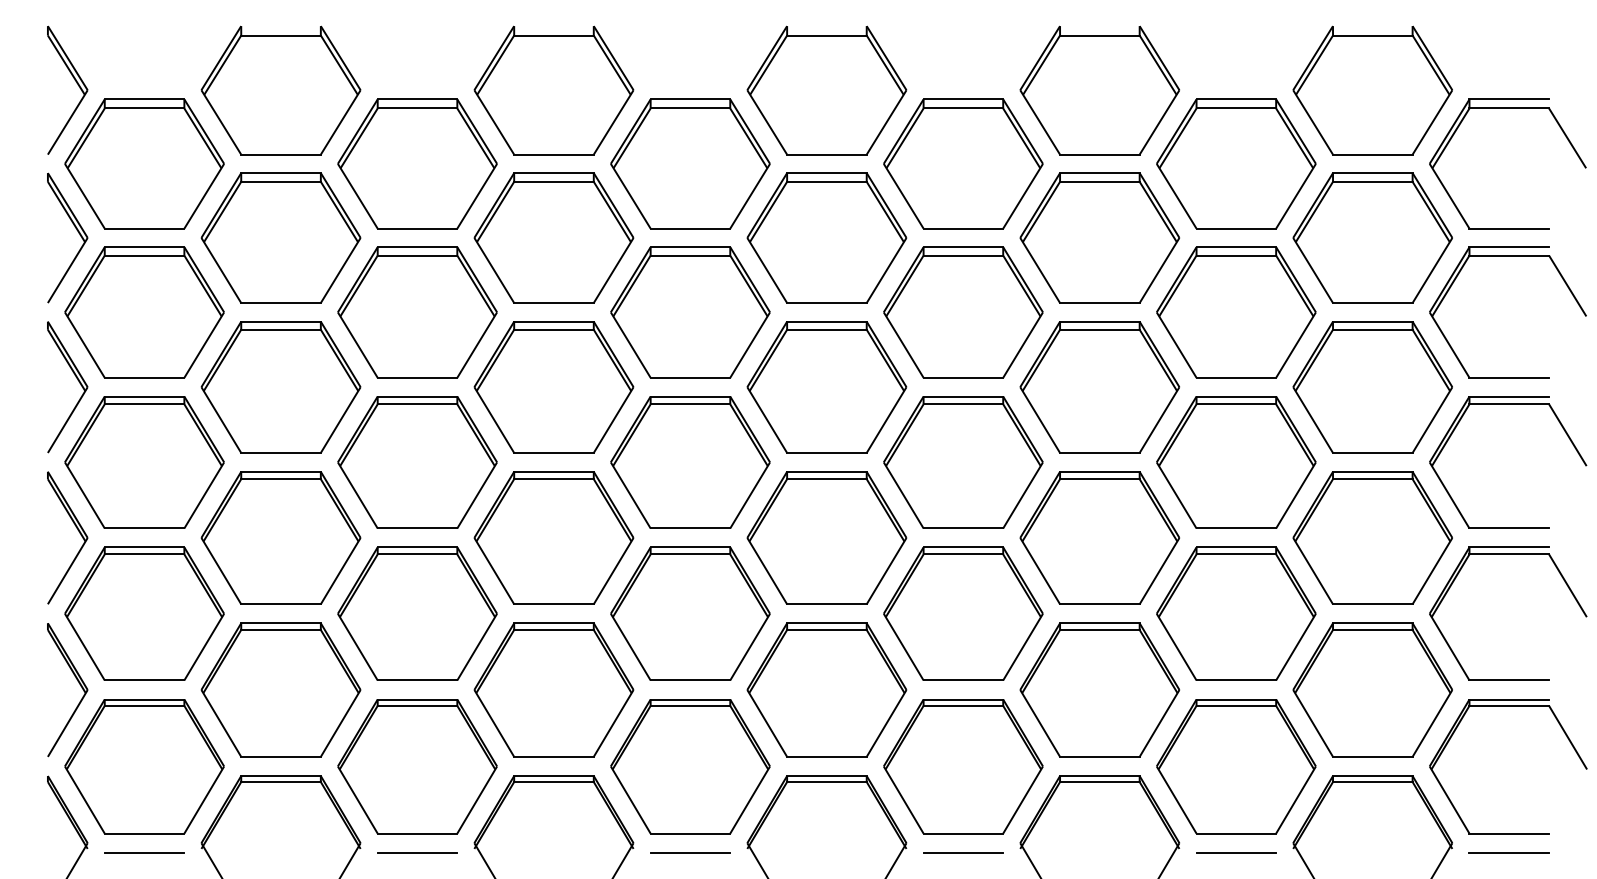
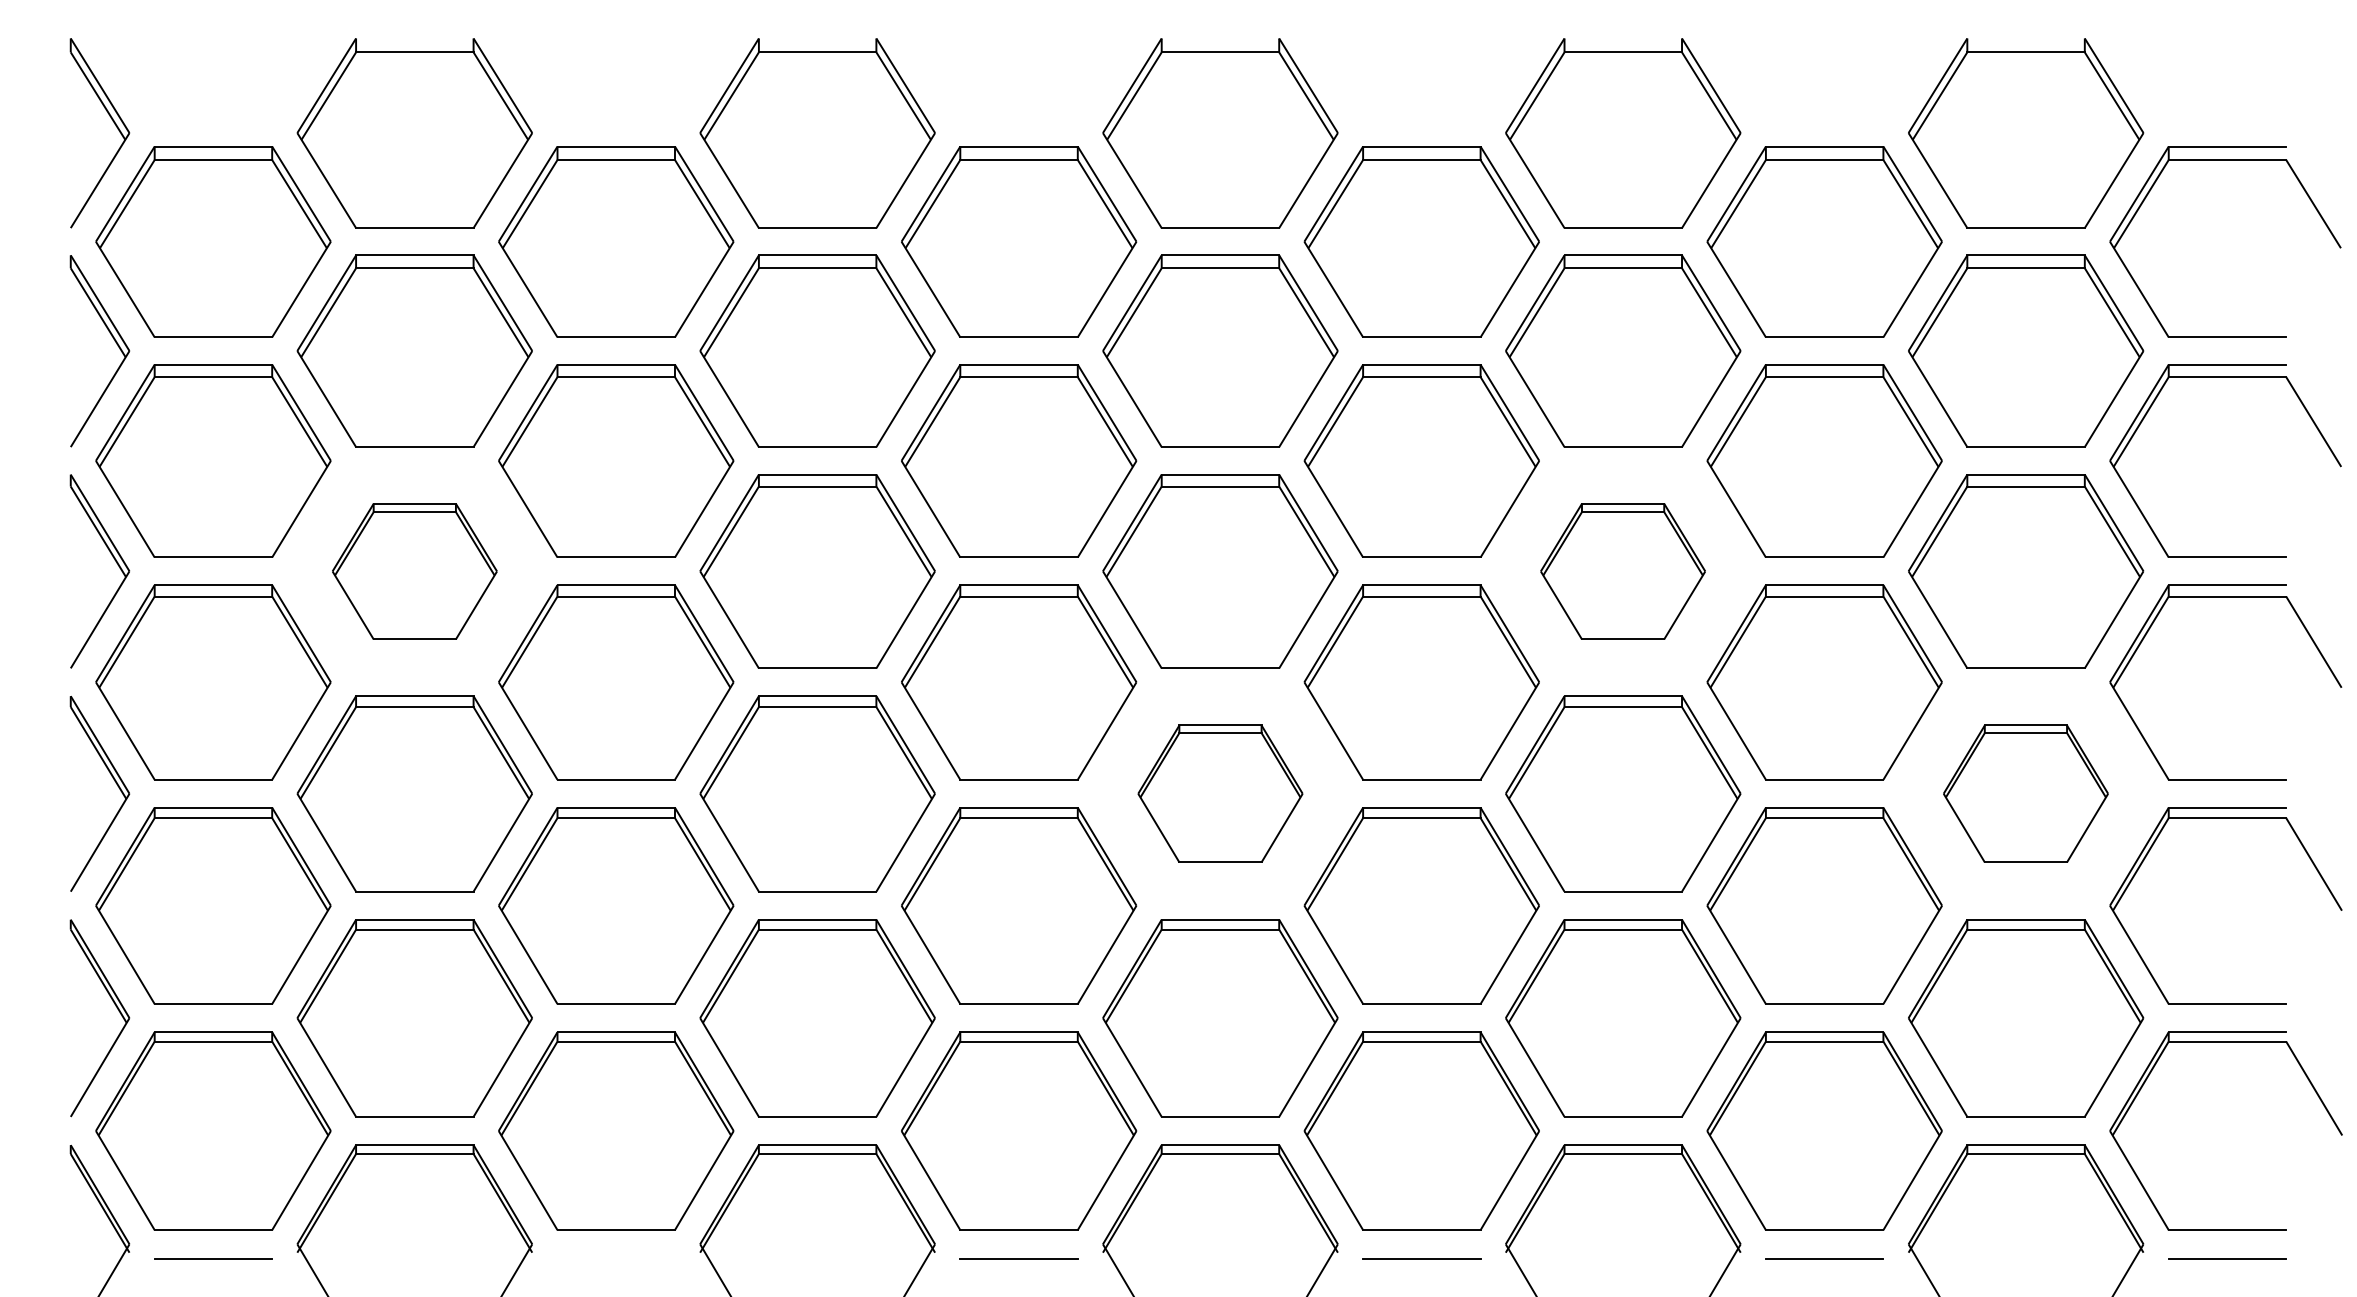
part: (280, 387) -> (414, 571), size x0.7
part: (1099, 387) -> (1622, 571), size x0.7
part: (826, 537) -> (1219, 793), size x0.7
part: (1372, 537) -> (2025, 793), size x0.7
line: (417, 852) -> (616, 1258), removed

